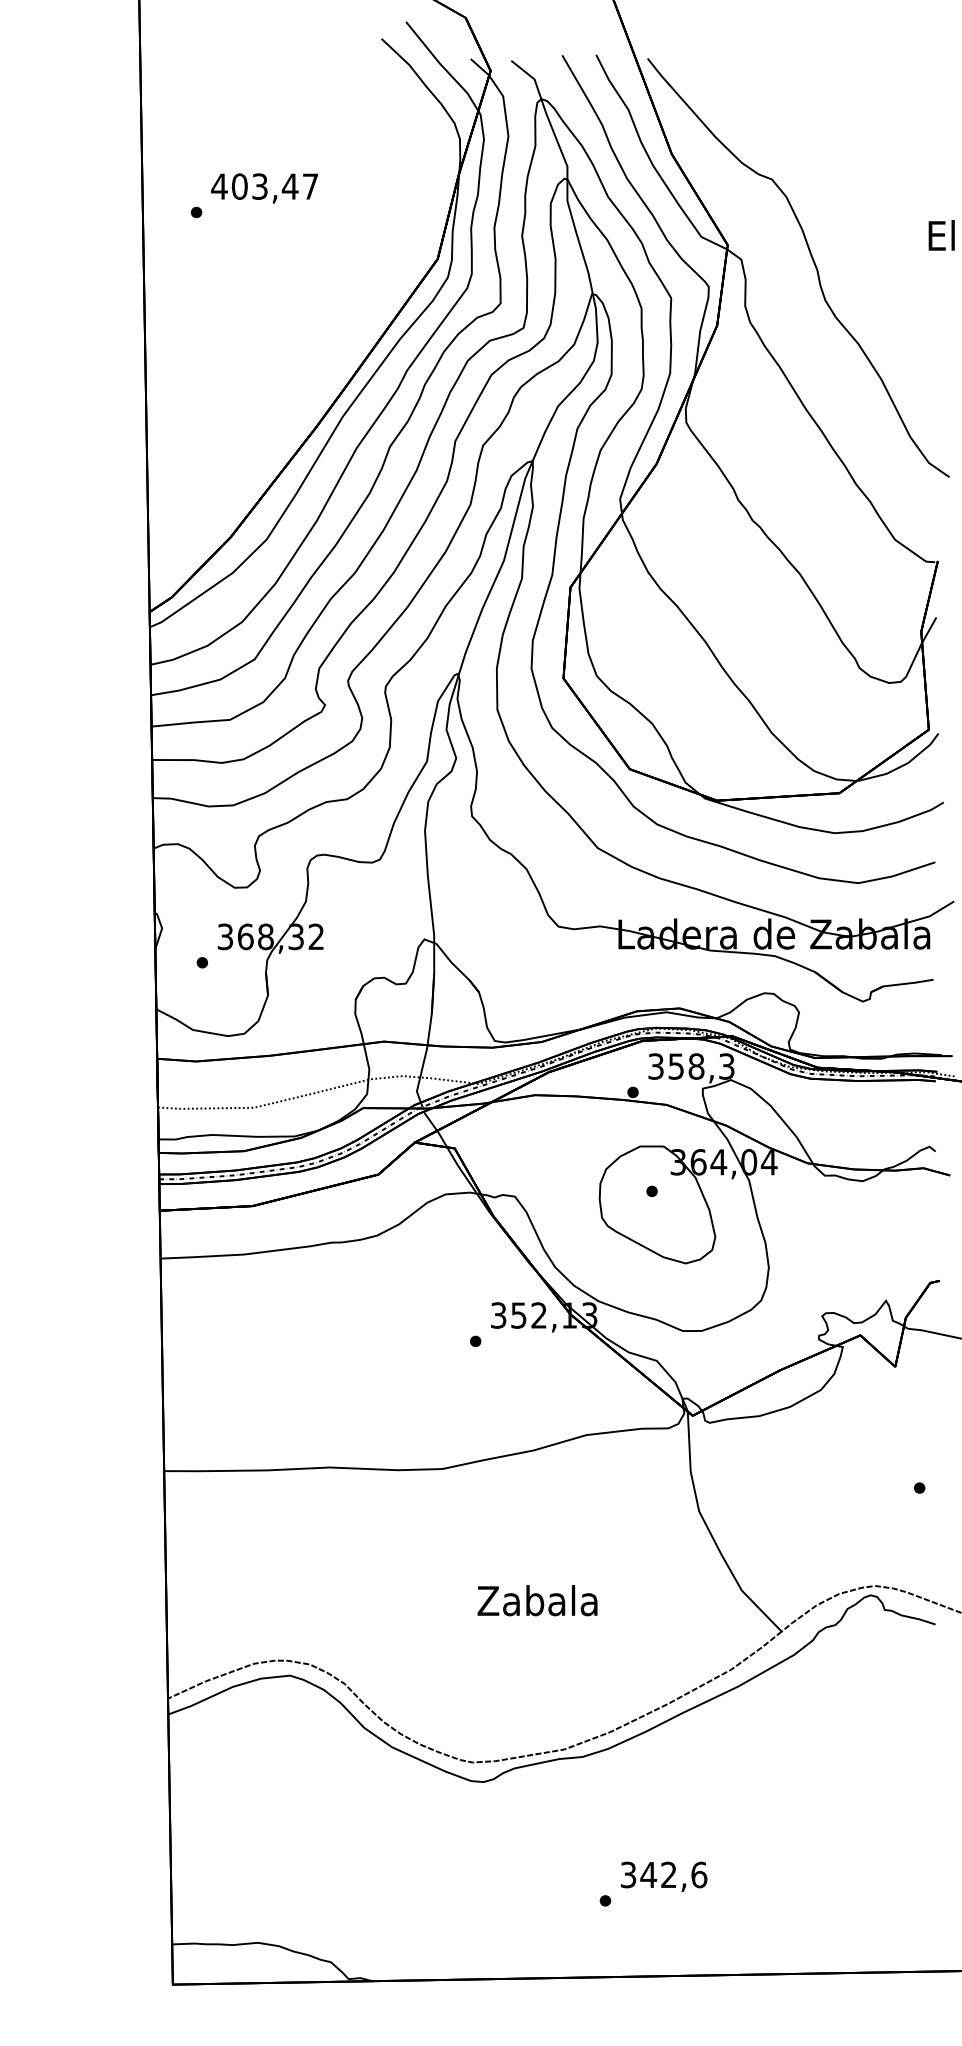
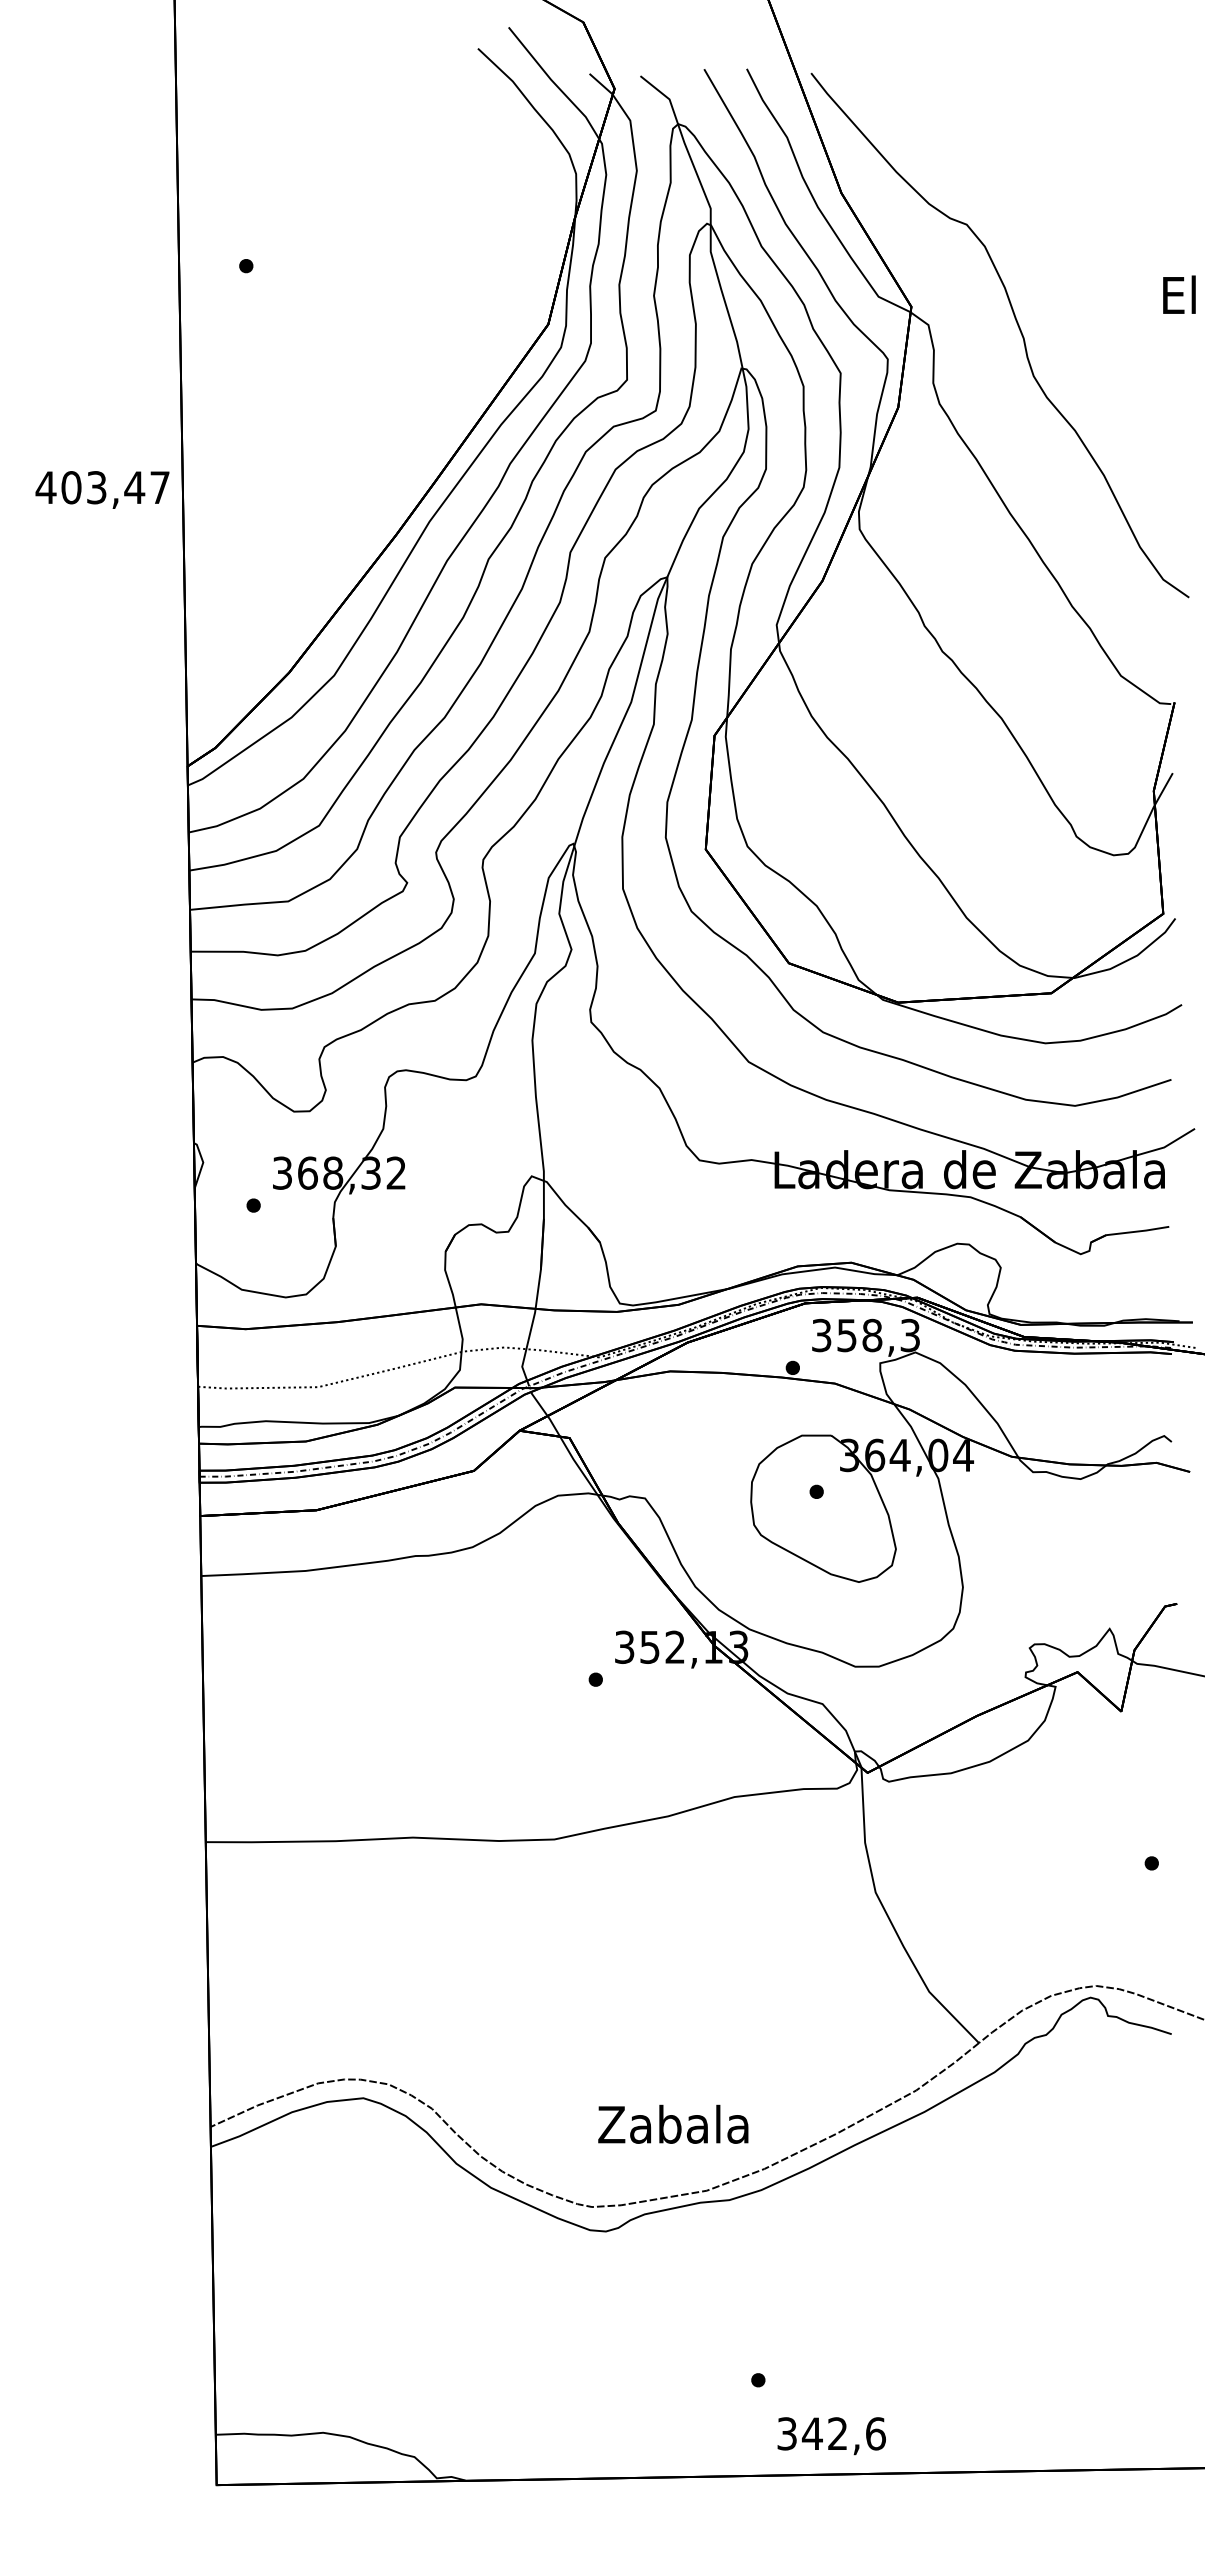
text: (264, 188) -> (102, 489), moved
text: (537, 1599) -> (673, 2123), moved
text: (663, 1877) -> (831, 2436), moved

